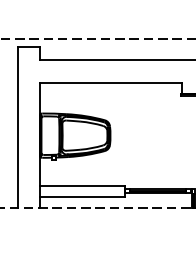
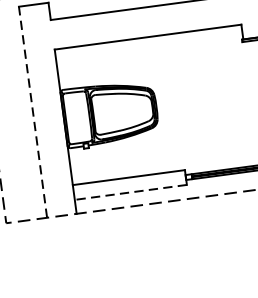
line: (17, 126) -> (32, 111), solid -> dashed
line: (82, 196) -> (130, 191), solid -> dashed

